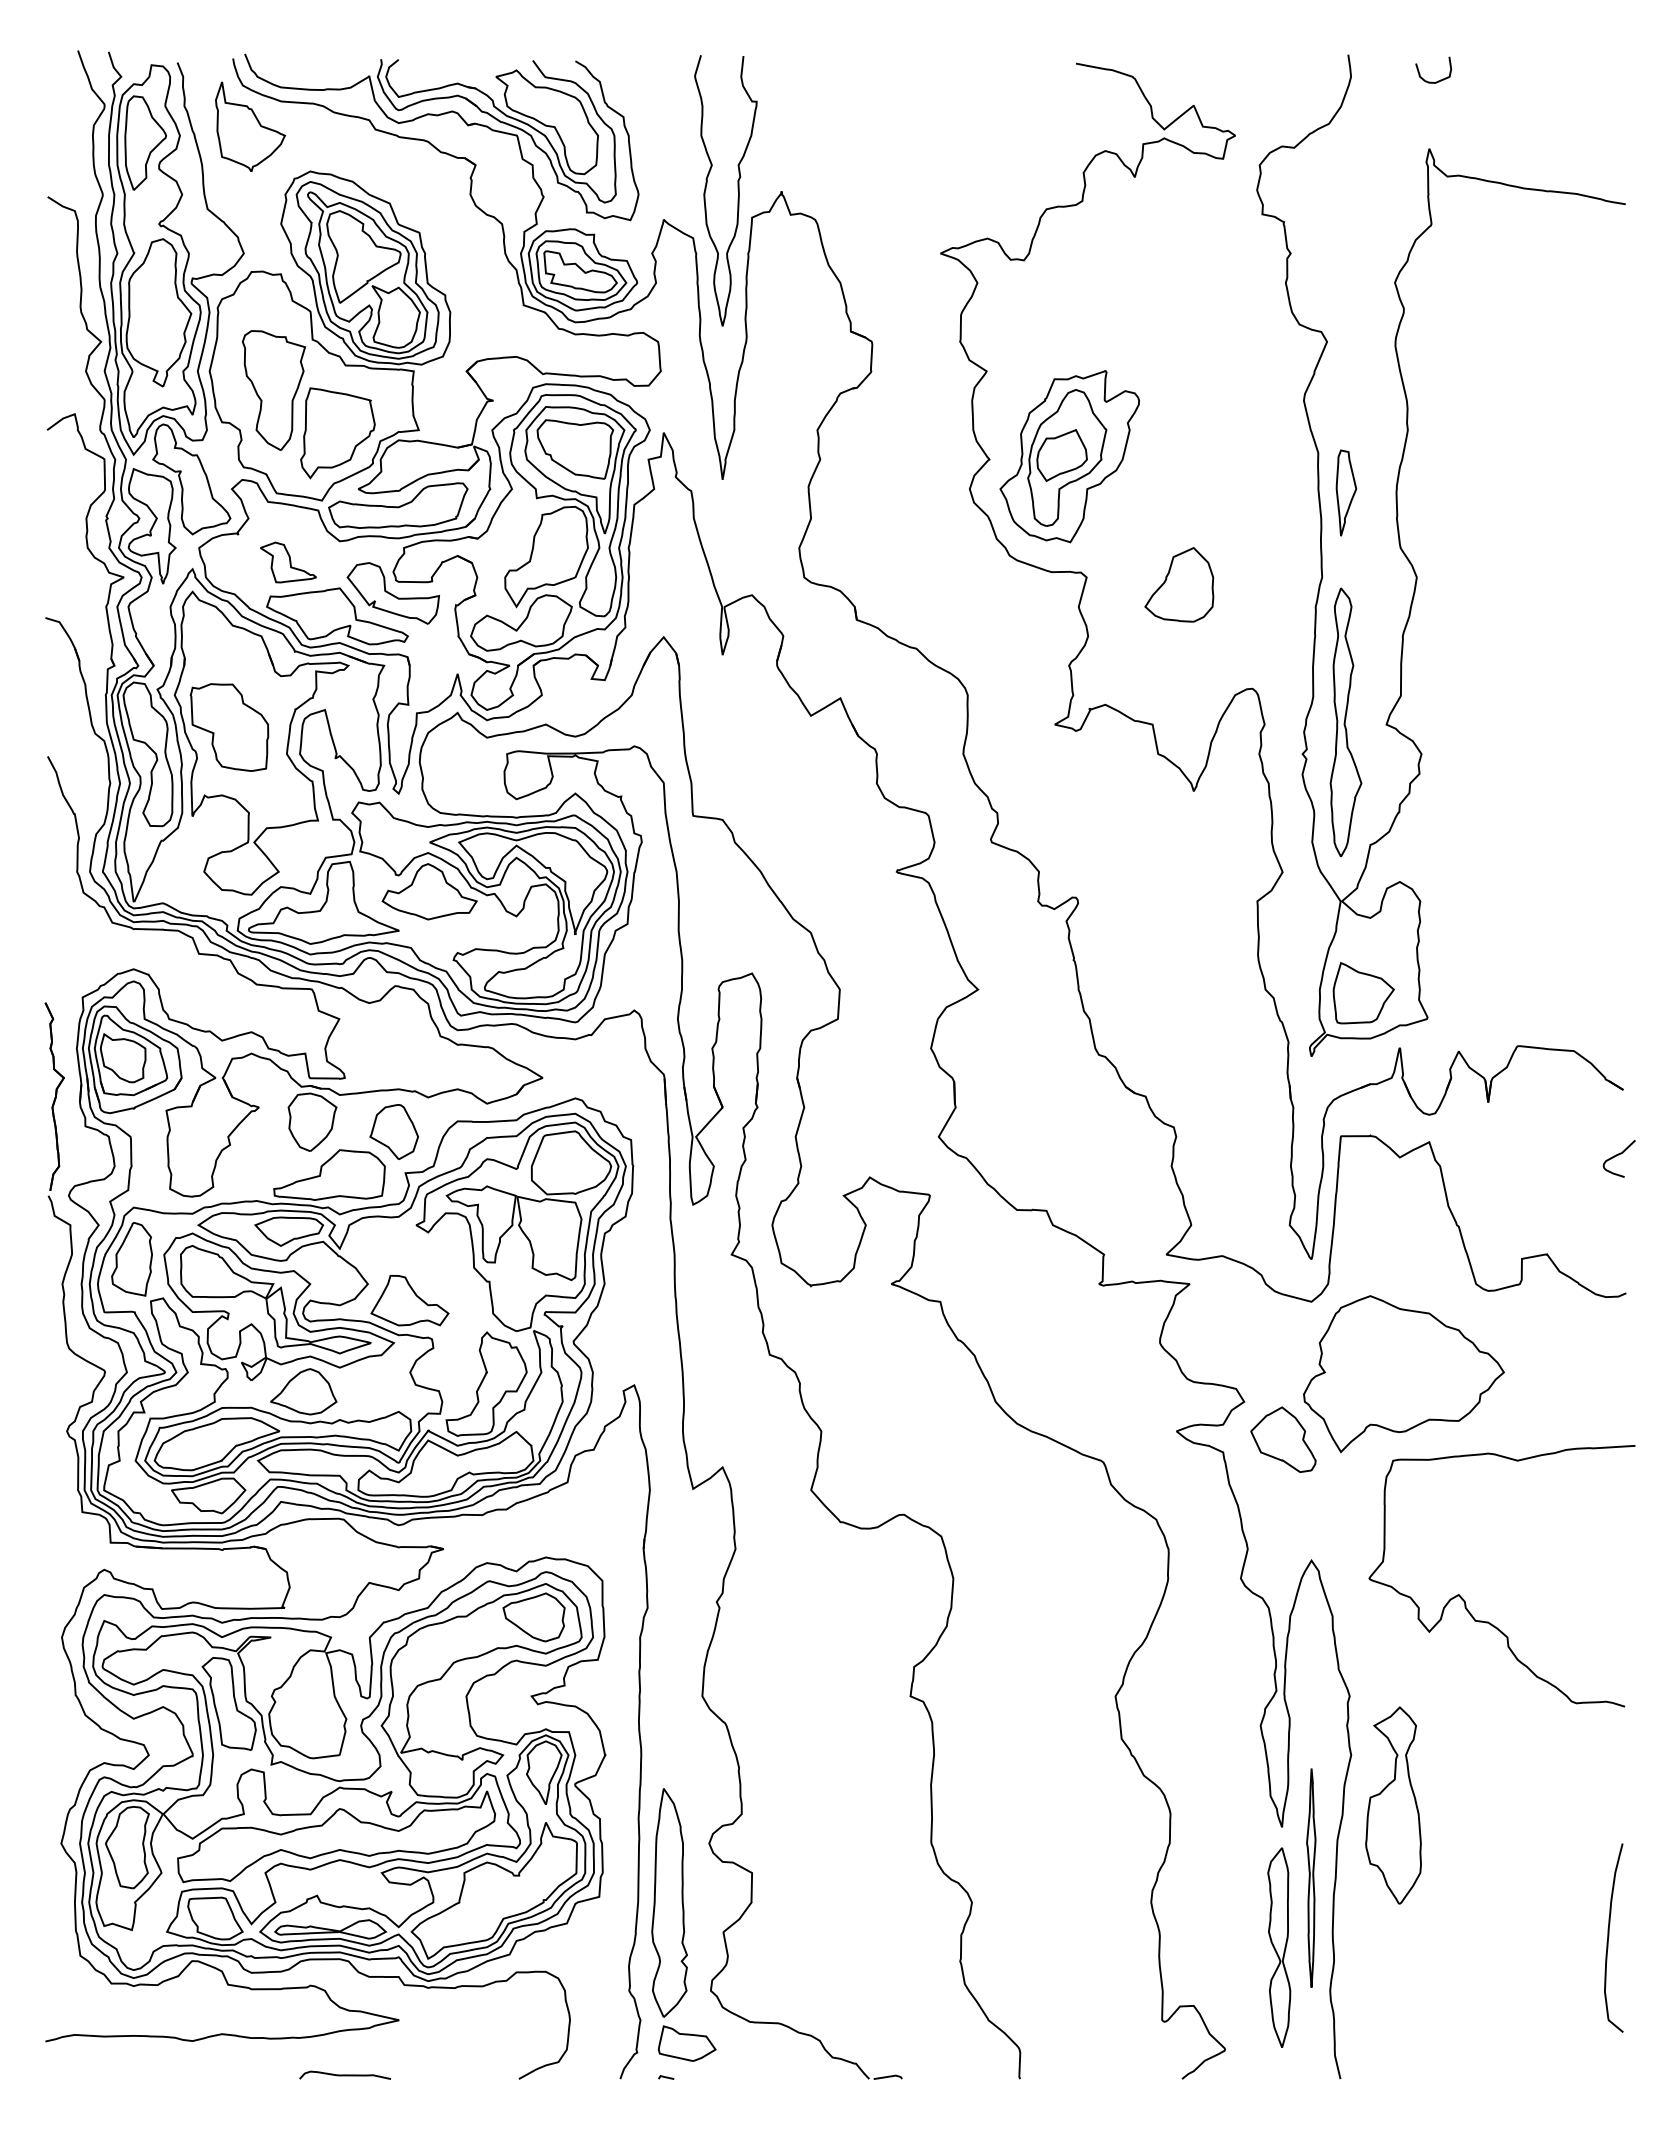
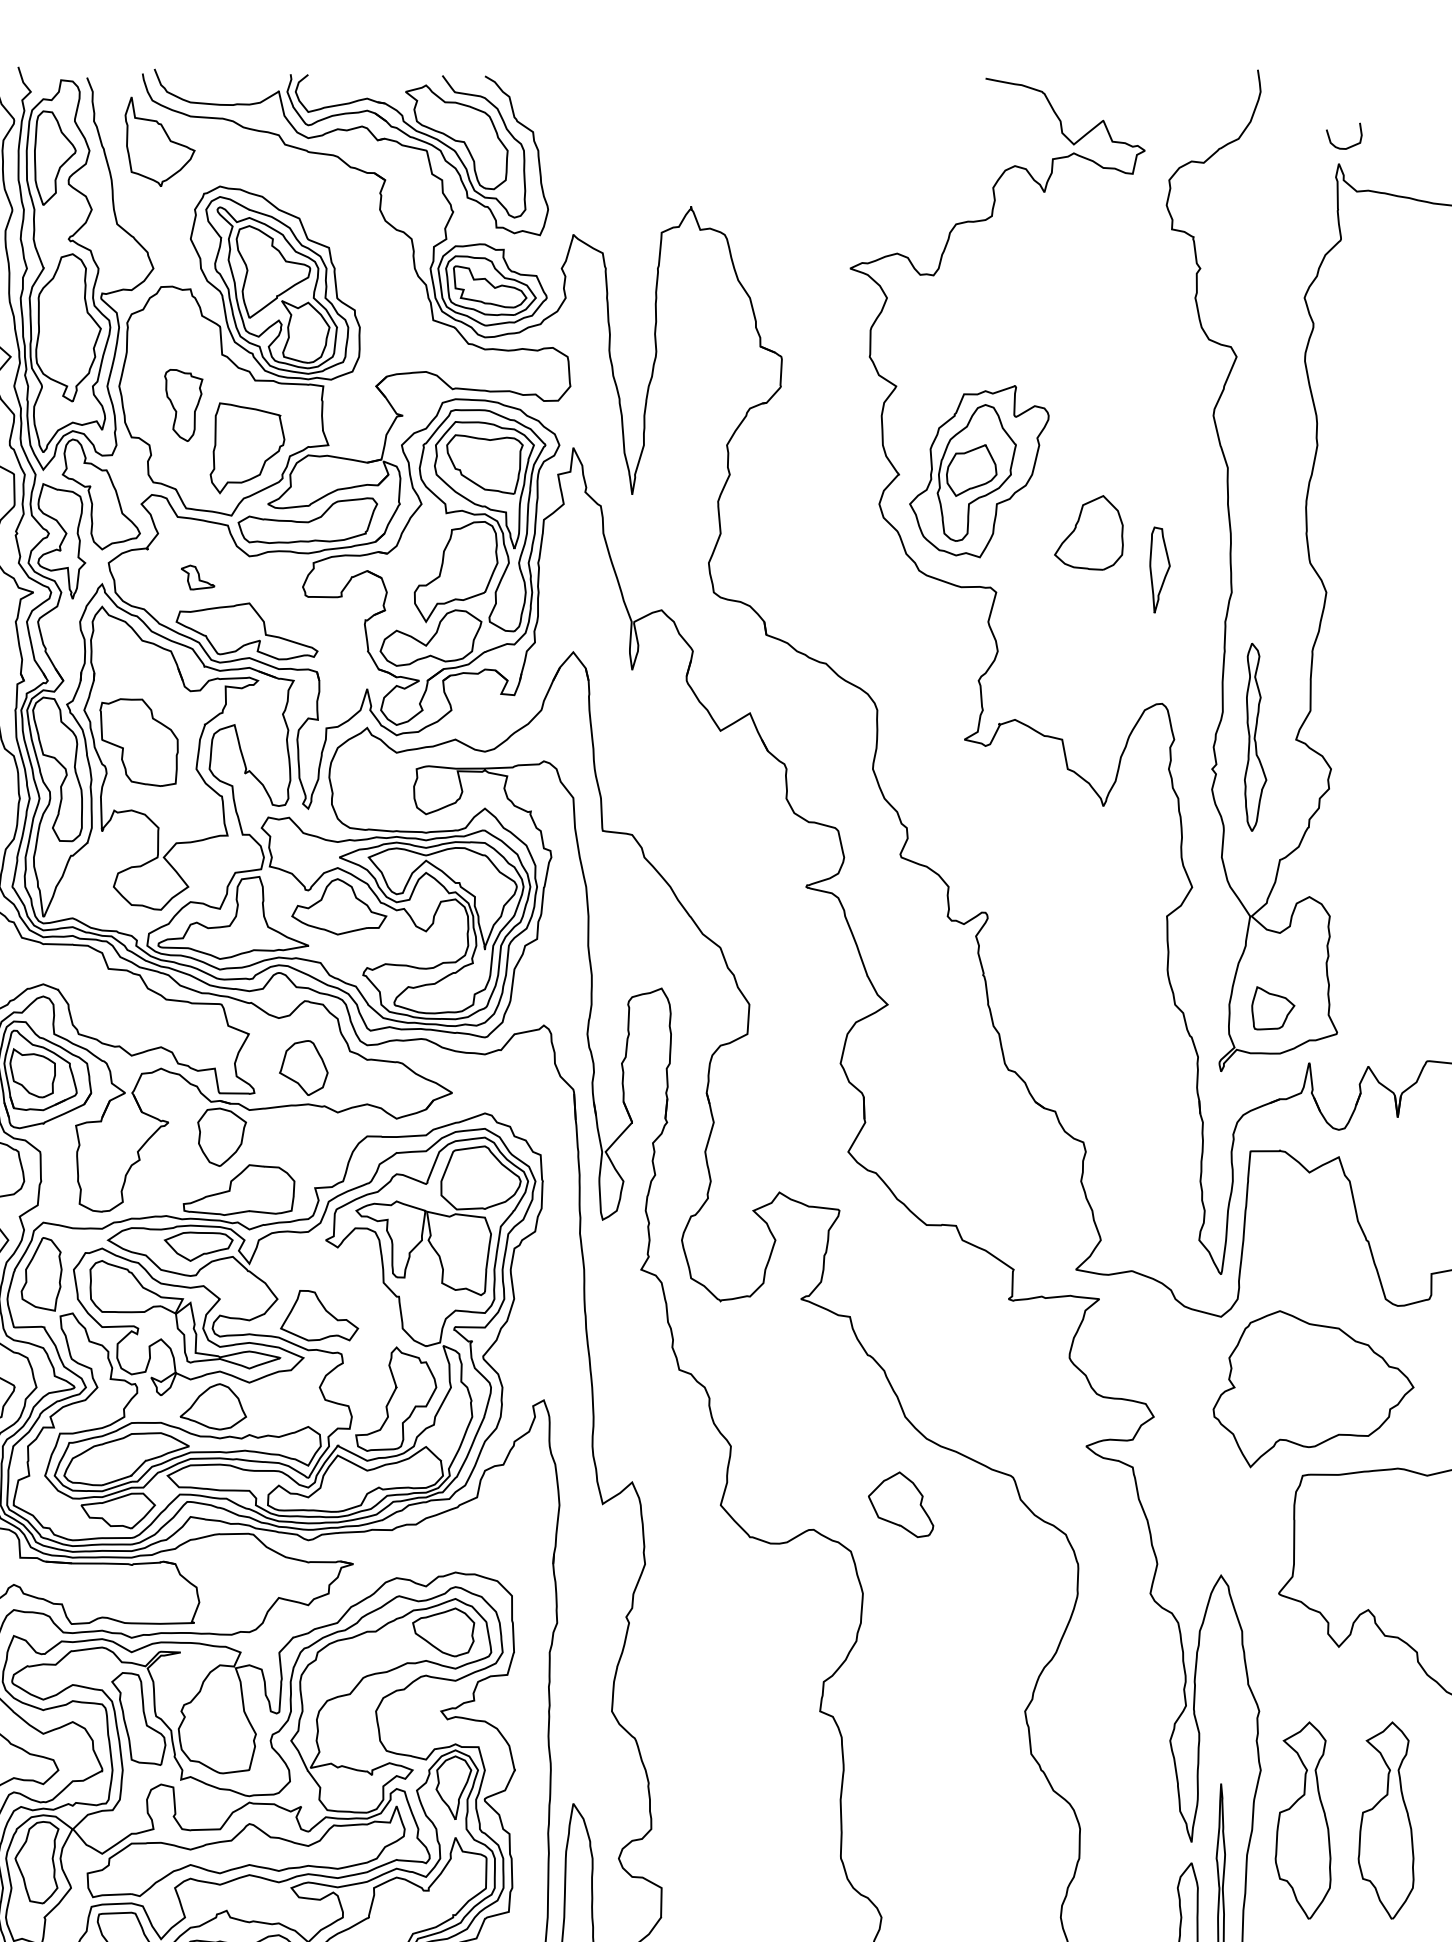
curve: (1432, 81) -> (1343, 147), moved
curve: (737, 190) -> (647, 205), removed
part: (274, 390) -> (184, 405), size x0.6
part: (1346, 492) -> (1160, 569), moved
part: (288, 562) -> (198, 577), size x0.6
part: (1179, 584) -> (1089, 532), moved
part: (392, 593) -> (302, 608), removed
part: (1345, 721) -> (1255, 736), size x0.7
part: (1363, 993) -> (1273, 1008), size x0.7
part: (393, 1131) -> (303, 1067), moved
part: (1283, 1439) -> (901, 1504), moved
part: (1476, 1805) -> (1386, 1820), added

